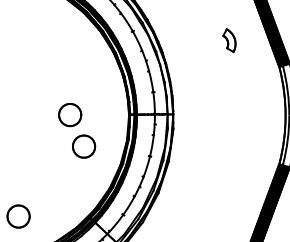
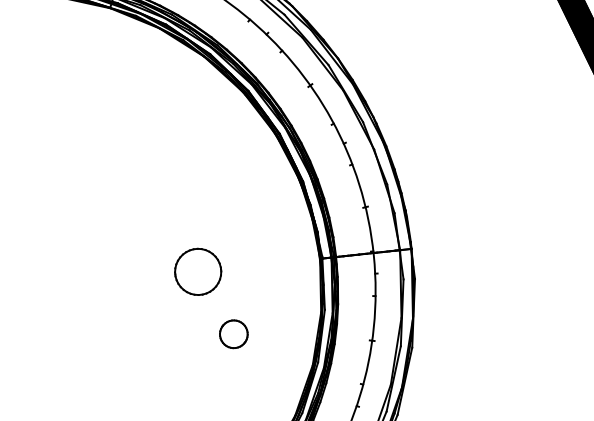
part: (229, 40) -> (512, 83), removed
part: (84, 146) -> (234, 334), size x0.6

